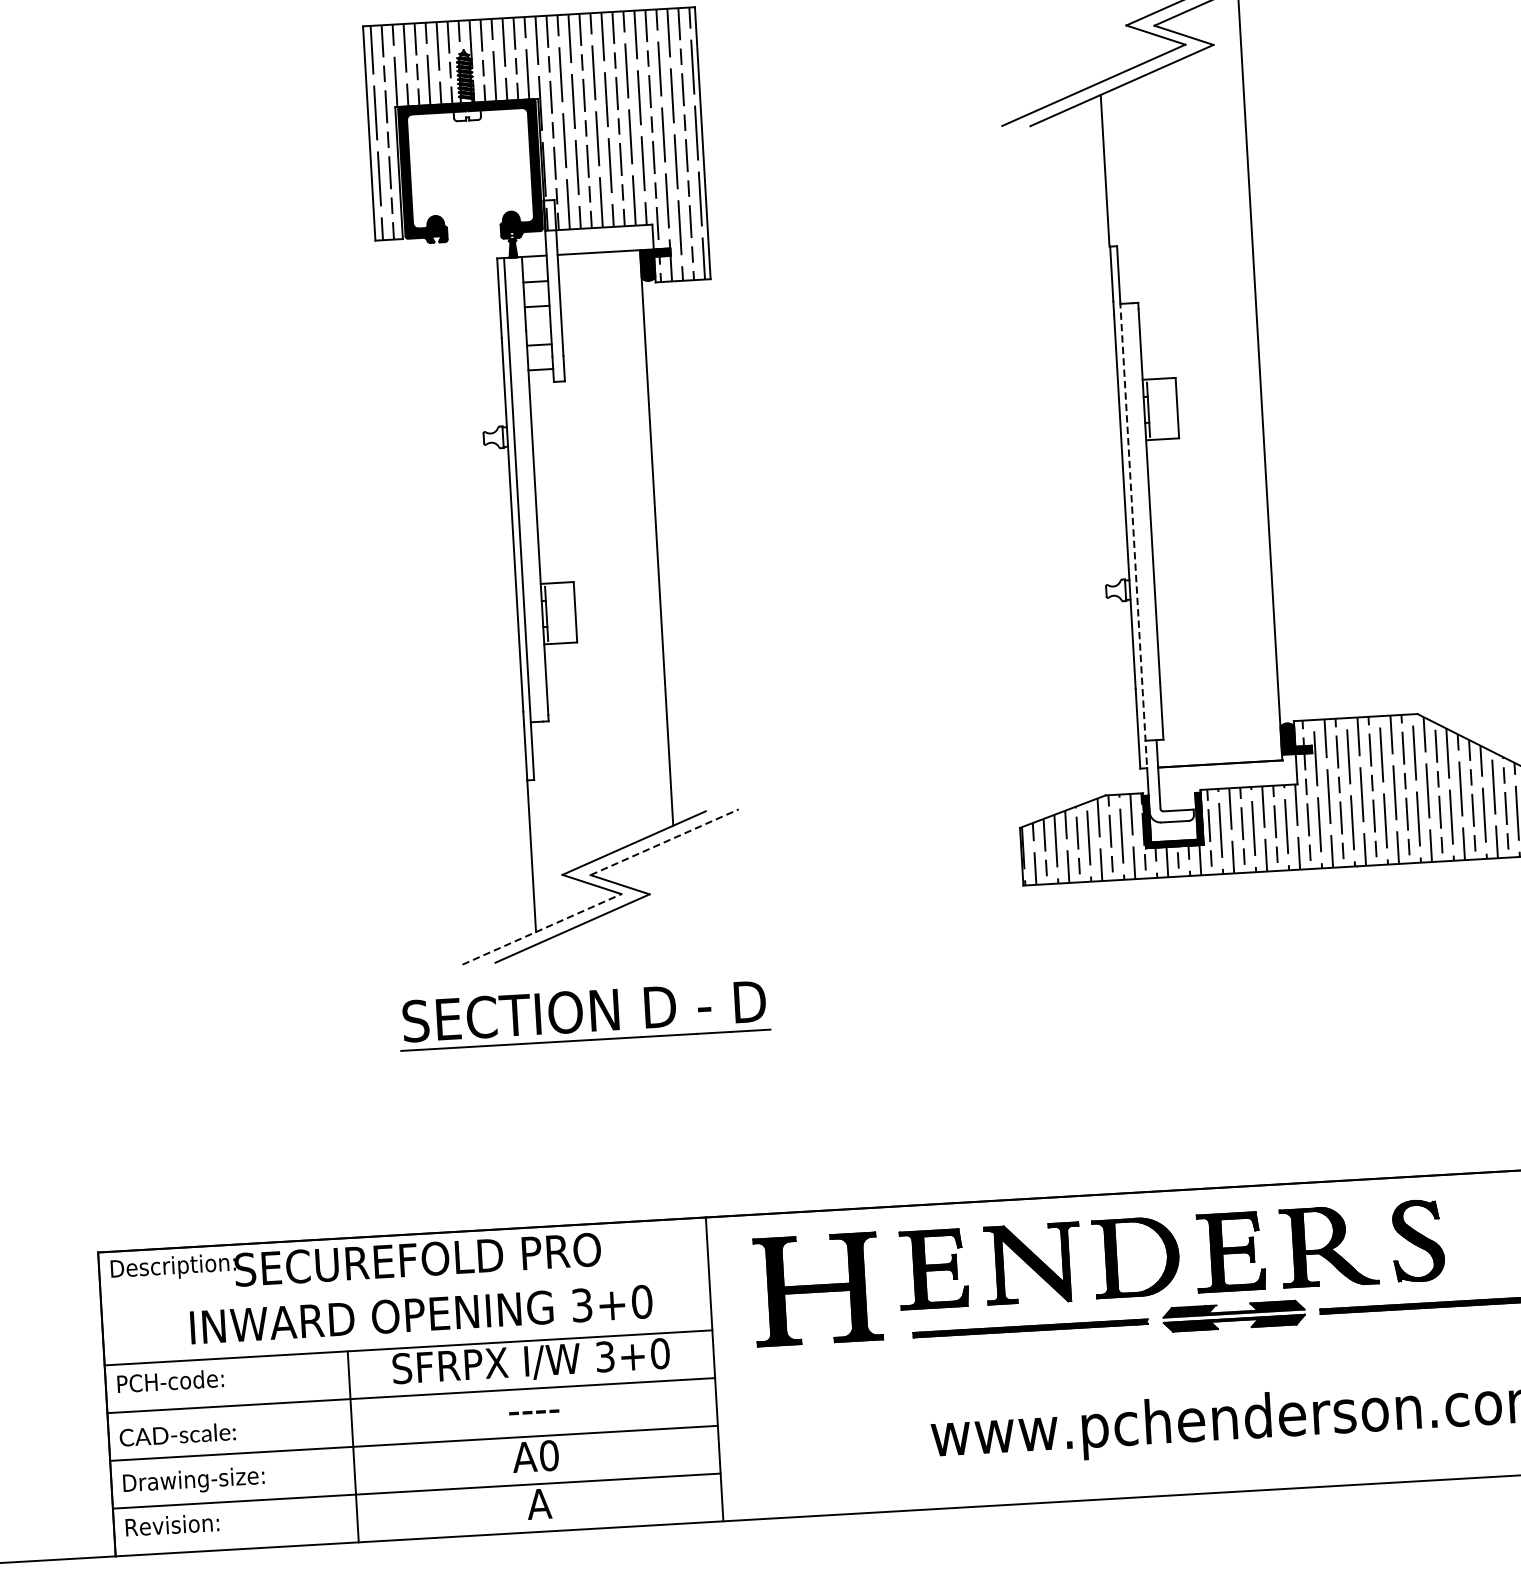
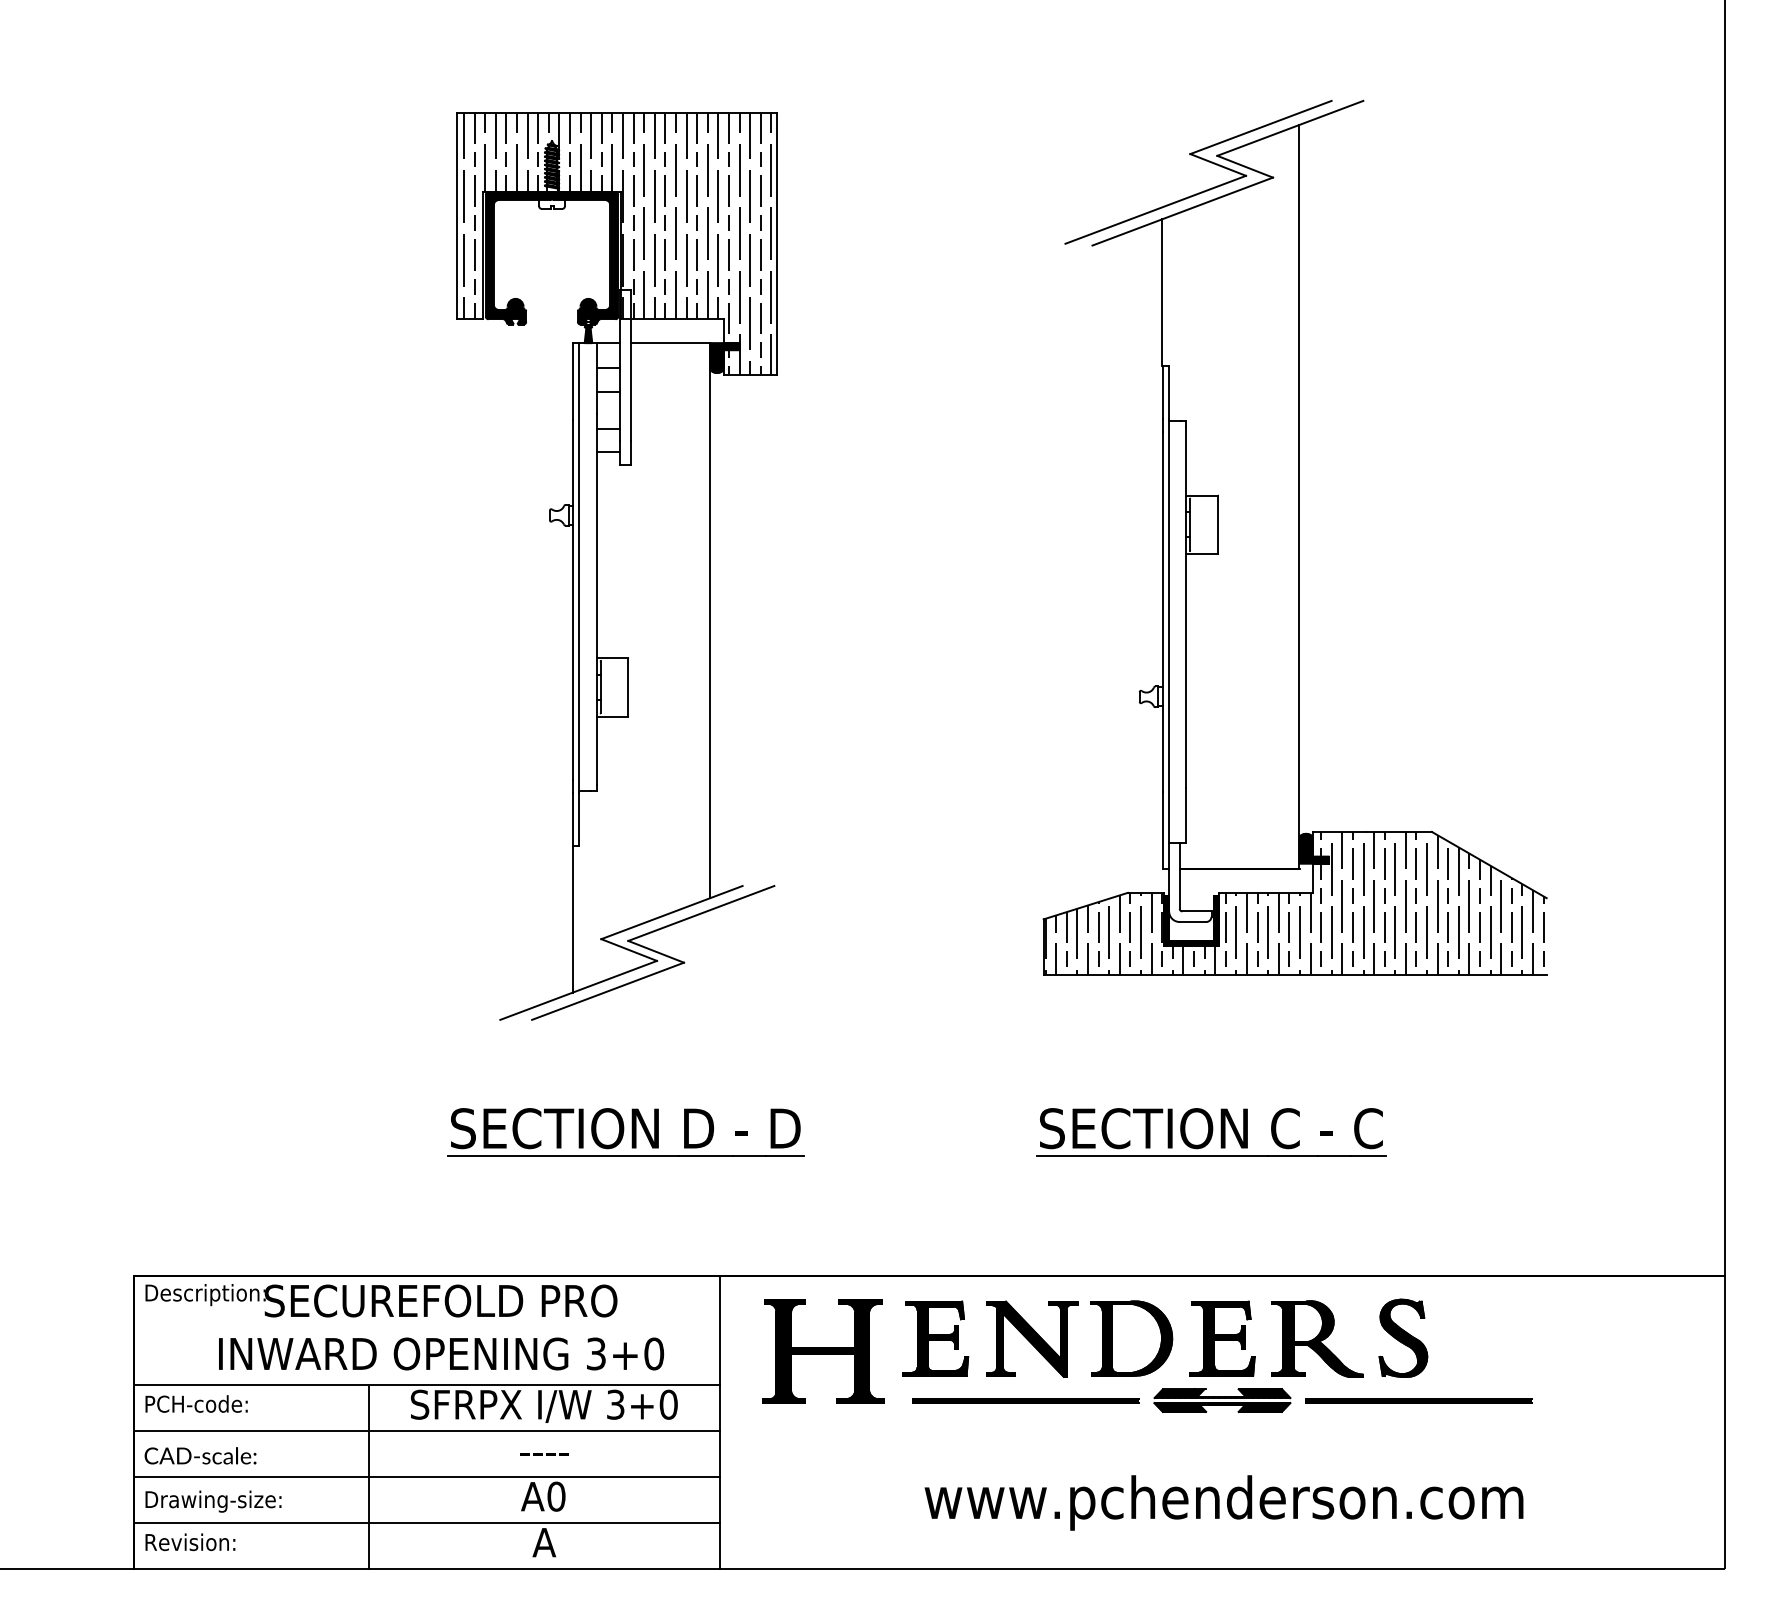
line: (1134, 535) -> (1169, 644), dashed -> solid
line: (664, 842) -> (701, 913), dashed -> solid
line: (541, 929) -> (578, 990), dashed -> solid
part: (584, 1015) -> (625, 1132), moved
part: (1206, 1038) -> (1211, 1132), added

